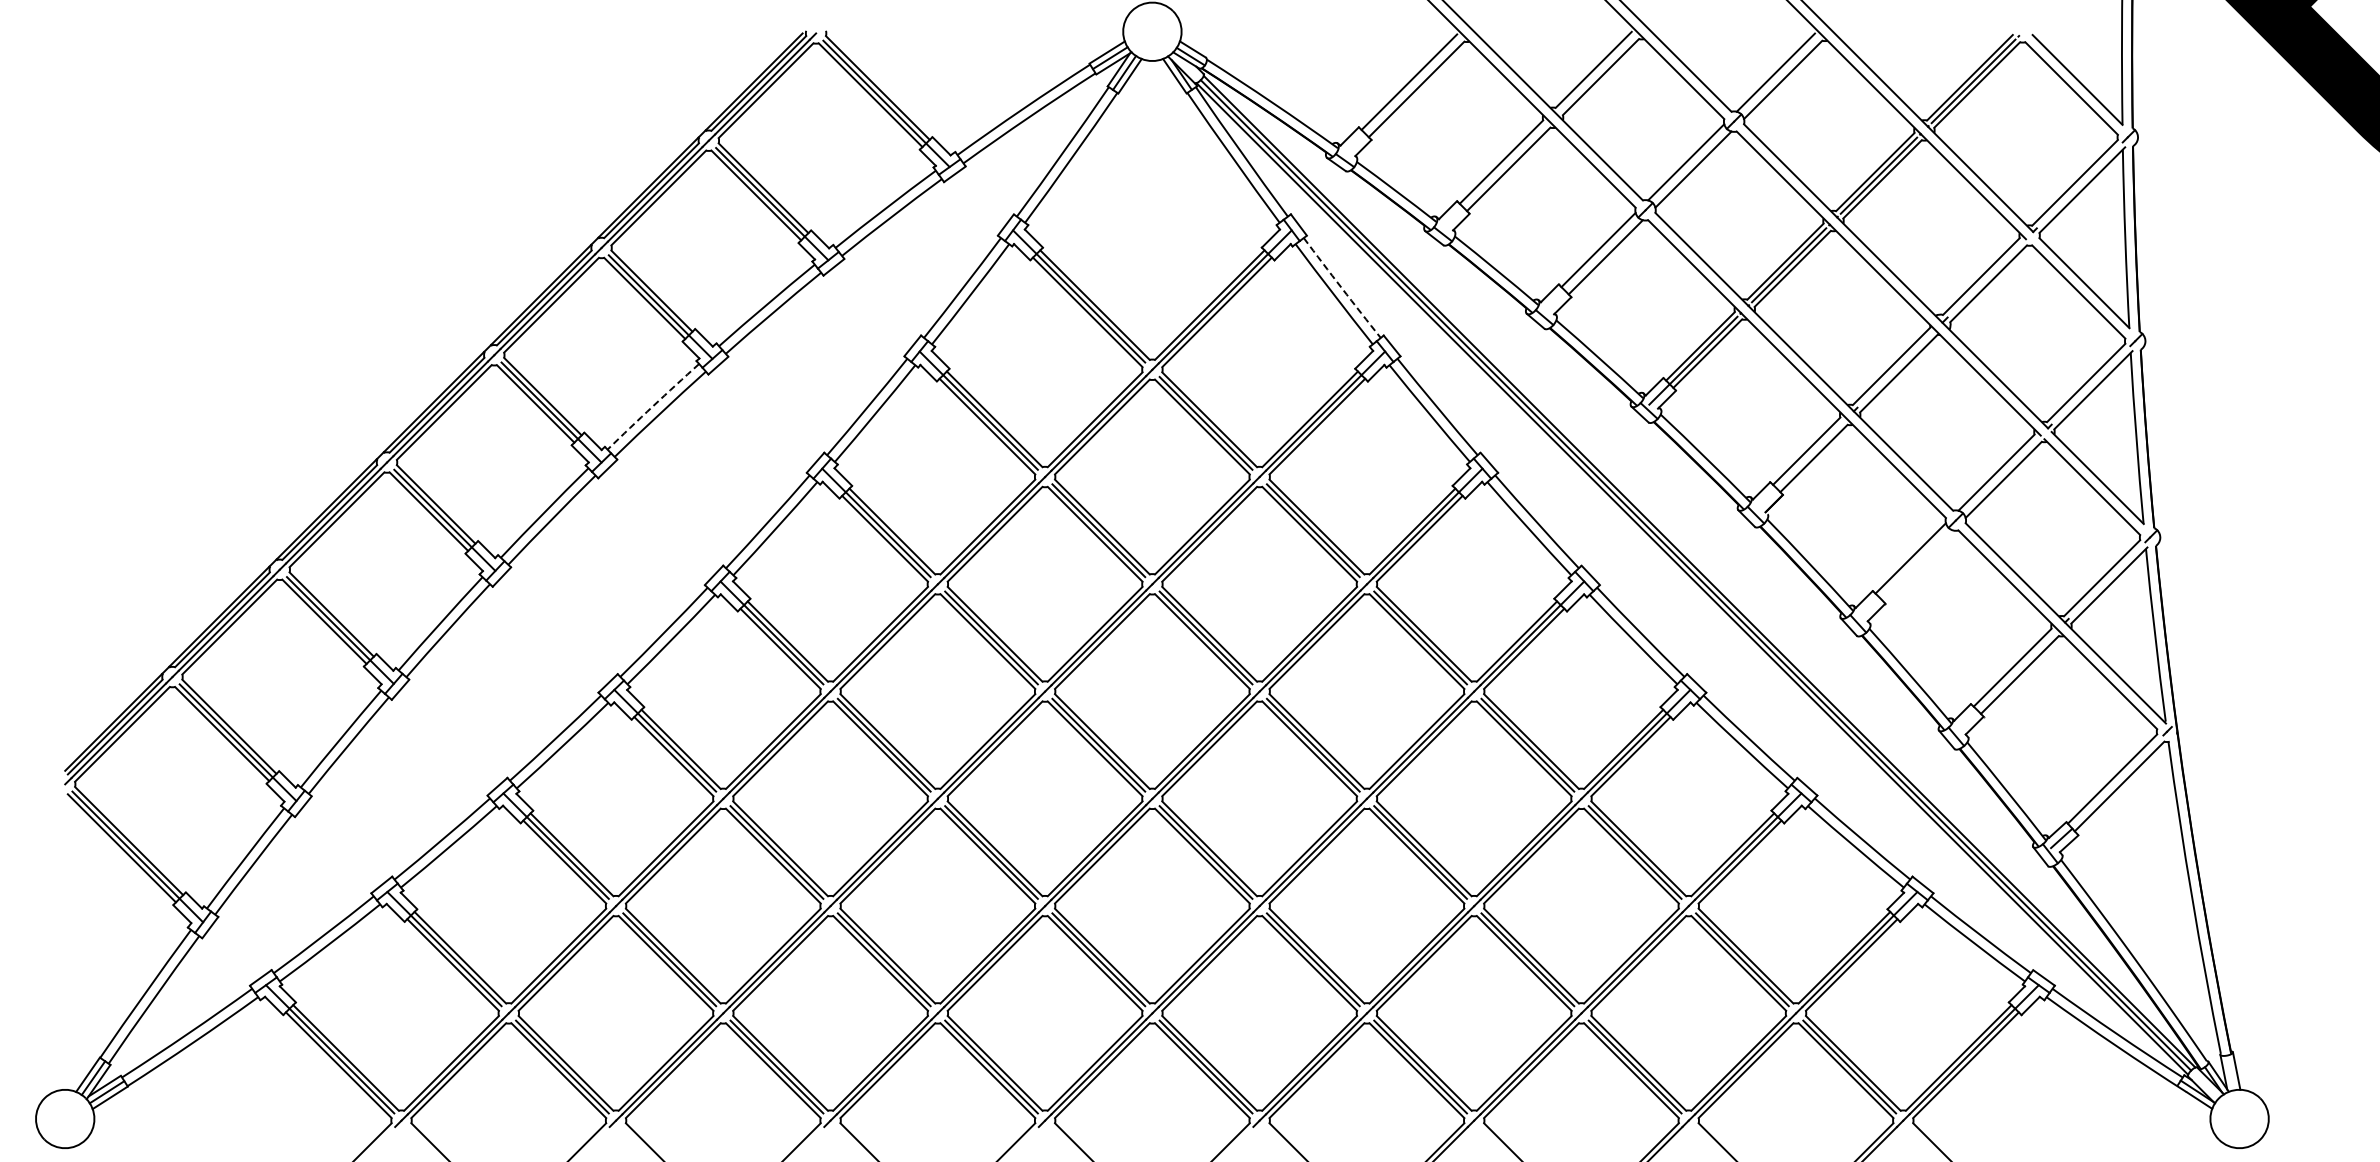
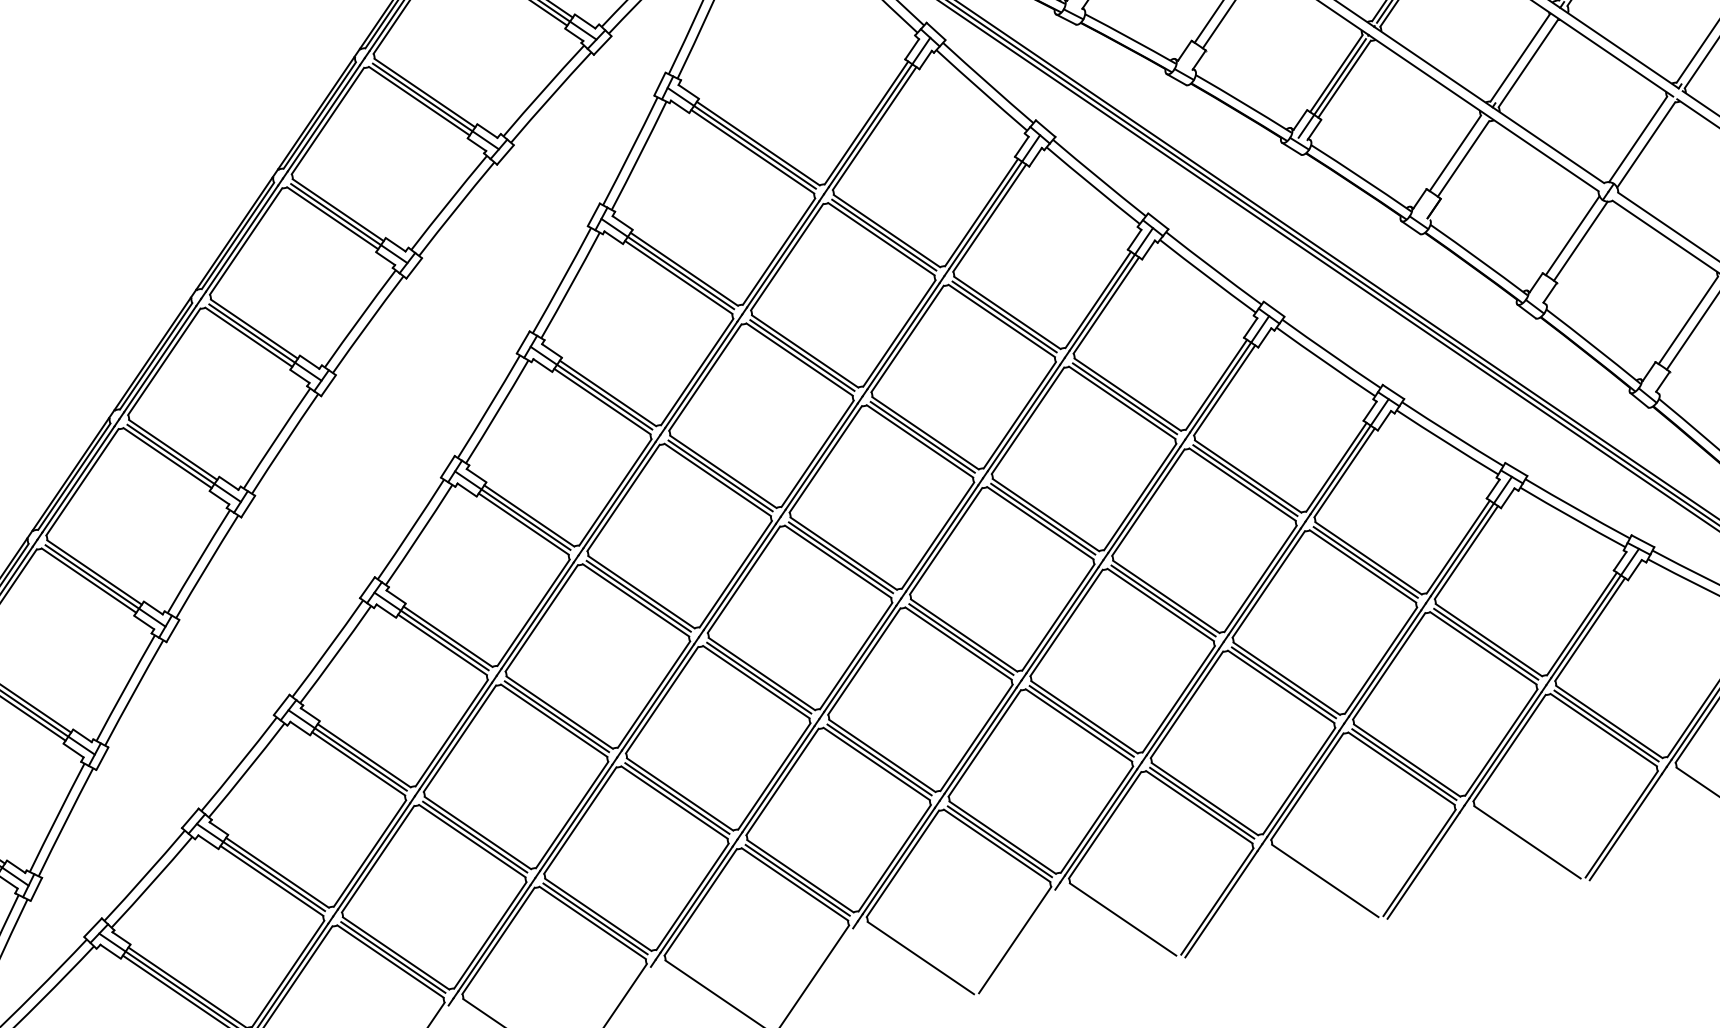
arc: (1341, 288) -> (987, 83), dashed -> solid
arc: (652, 406) -> (359, 318), dashed -> solid
line: (1917, 565) -> (1580, 241), added

